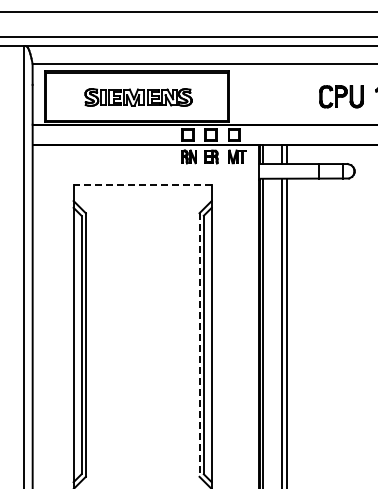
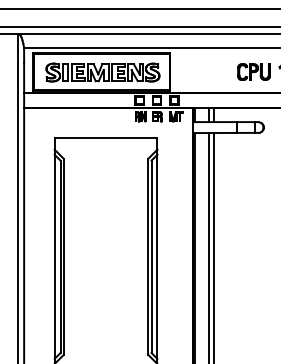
part: (138, 97) -> (102, 72), size x1.43
line: (142, 185) -> (105, 138), dashed -> solid
line: (199, 345) -> (148, 257), dashed -> solid

